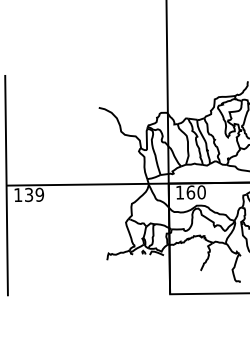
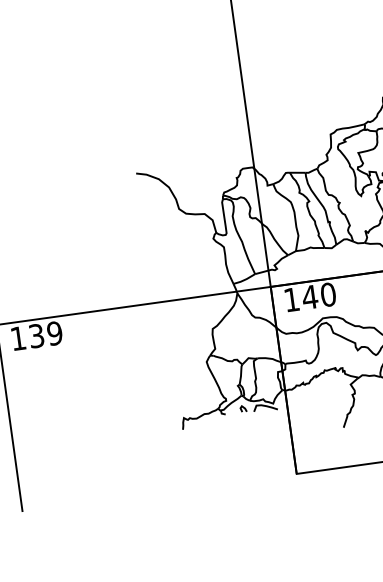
text: (190, 192) -> (309, 297), 160 -> 140

